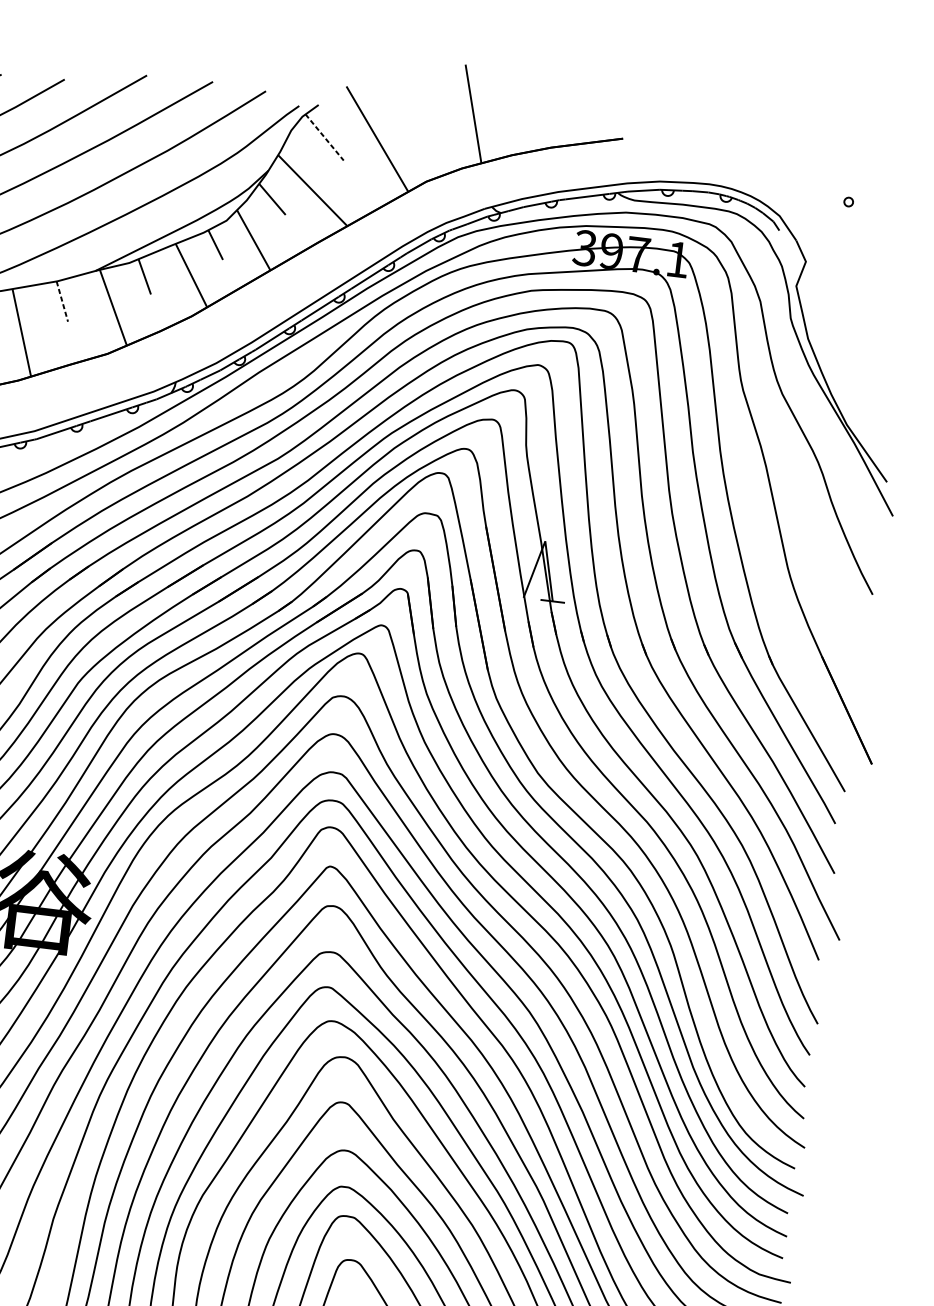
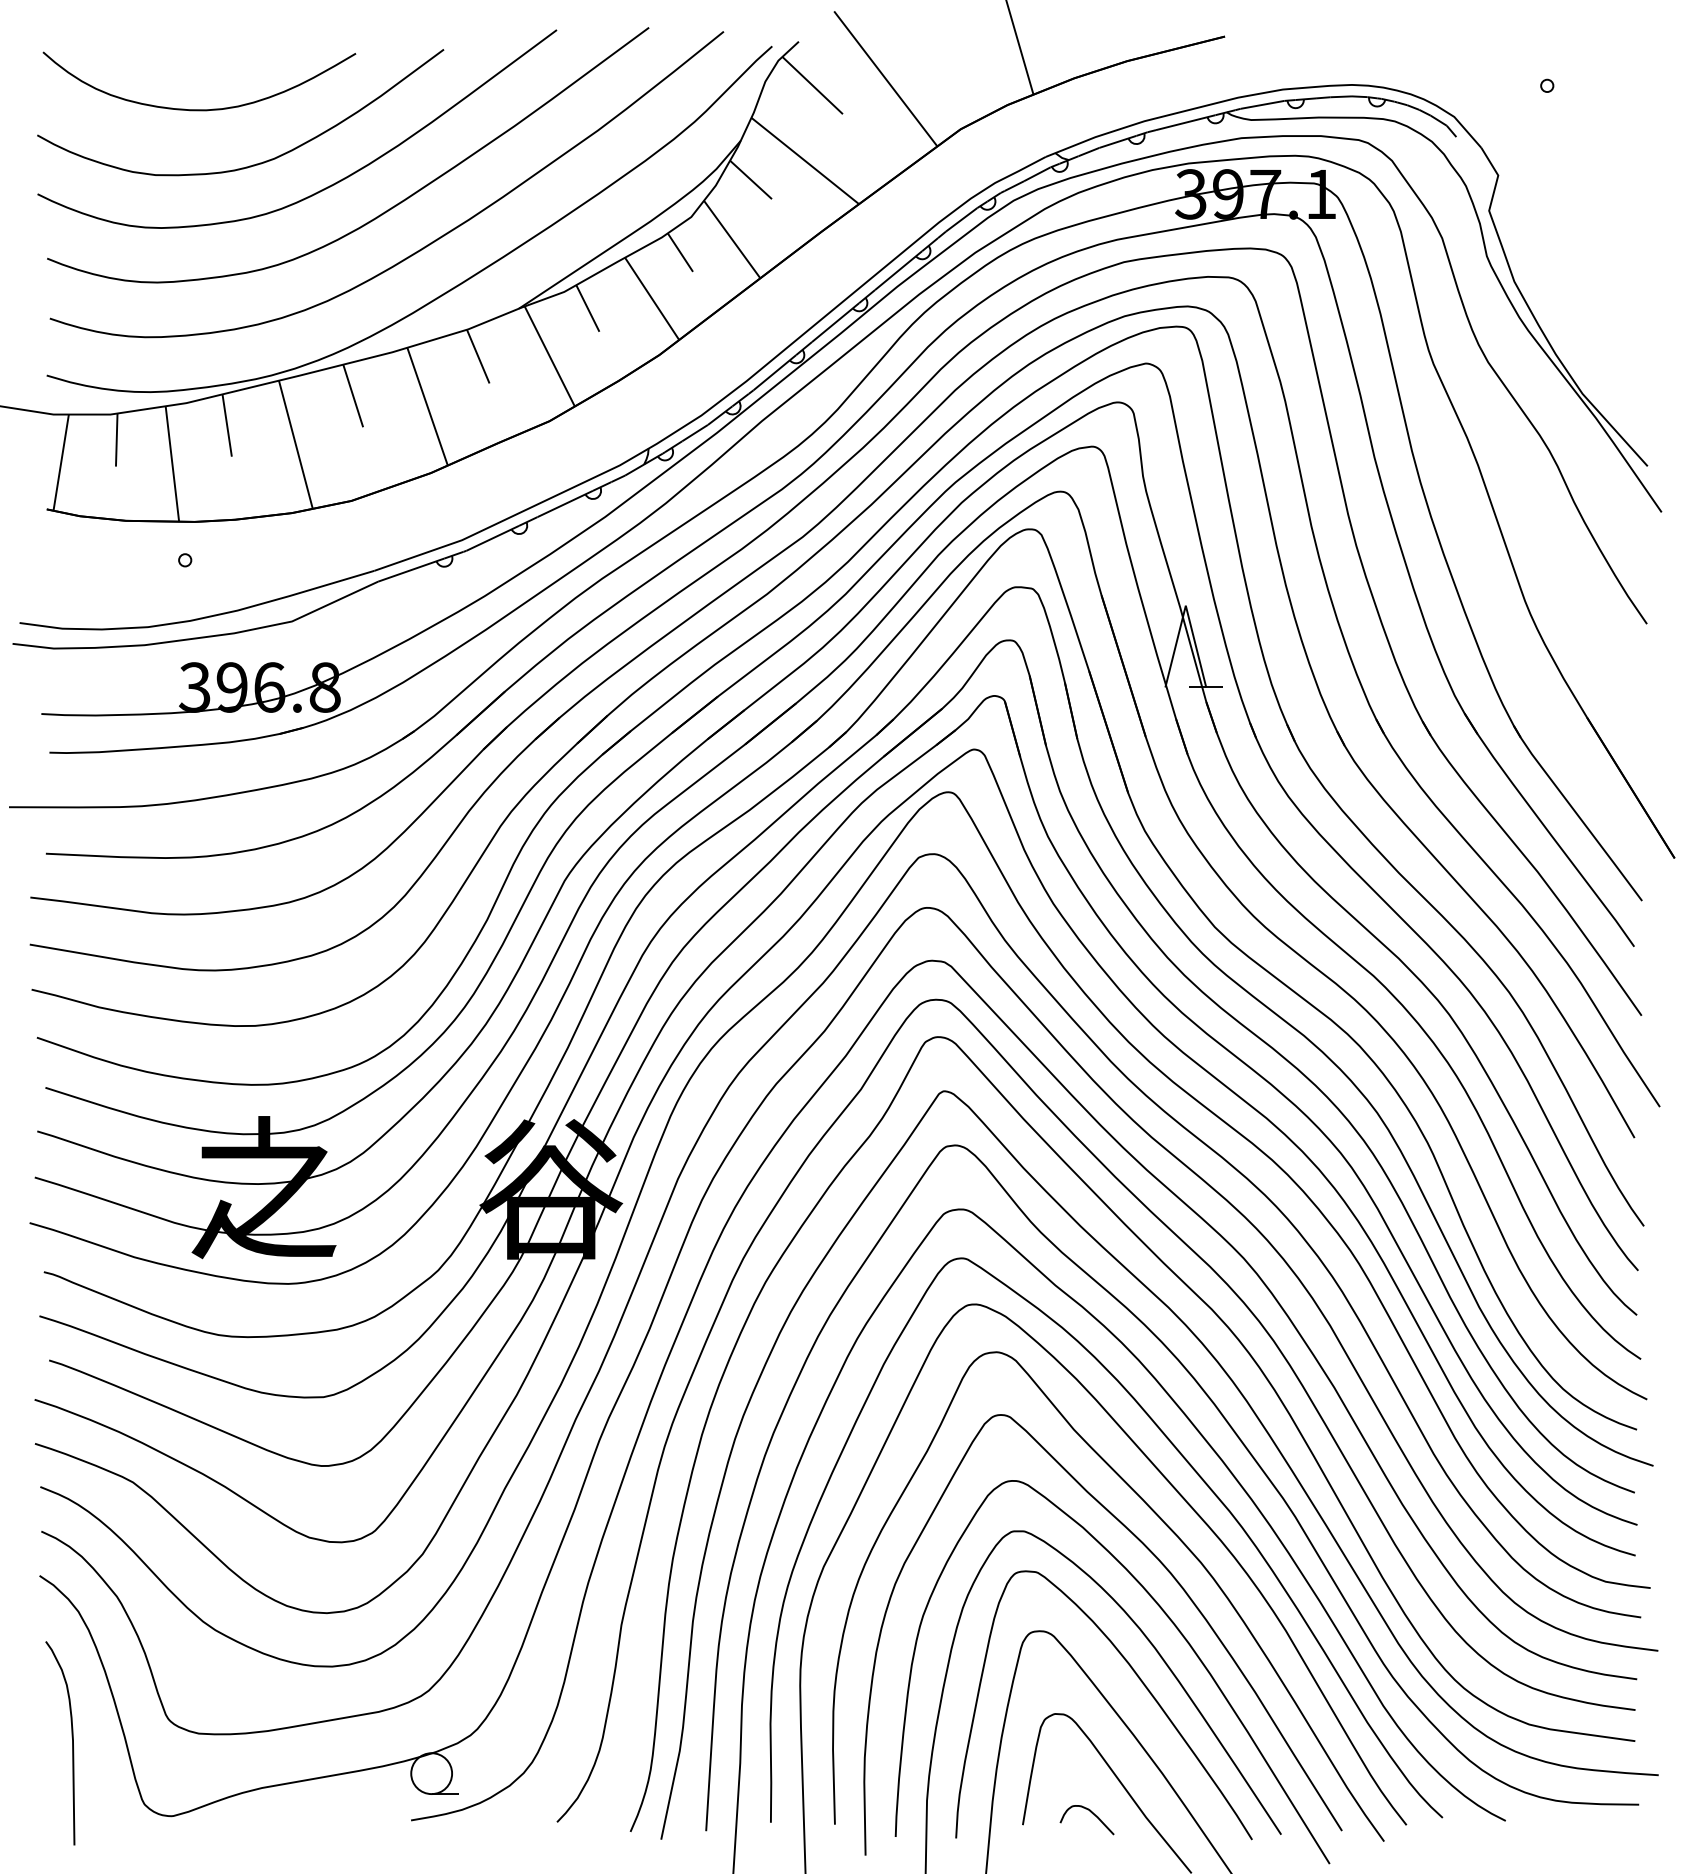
line: (324, 137) -> (812, 85), dashed -> solid
line: (62, 302) -> (478, 357), dashed -> solid

